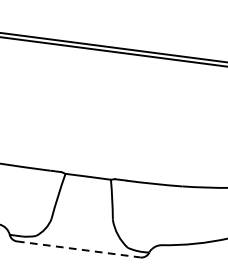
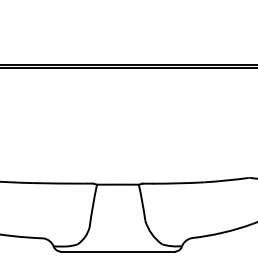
line: (78, 249) -> (117, 251), dashed -> solid

